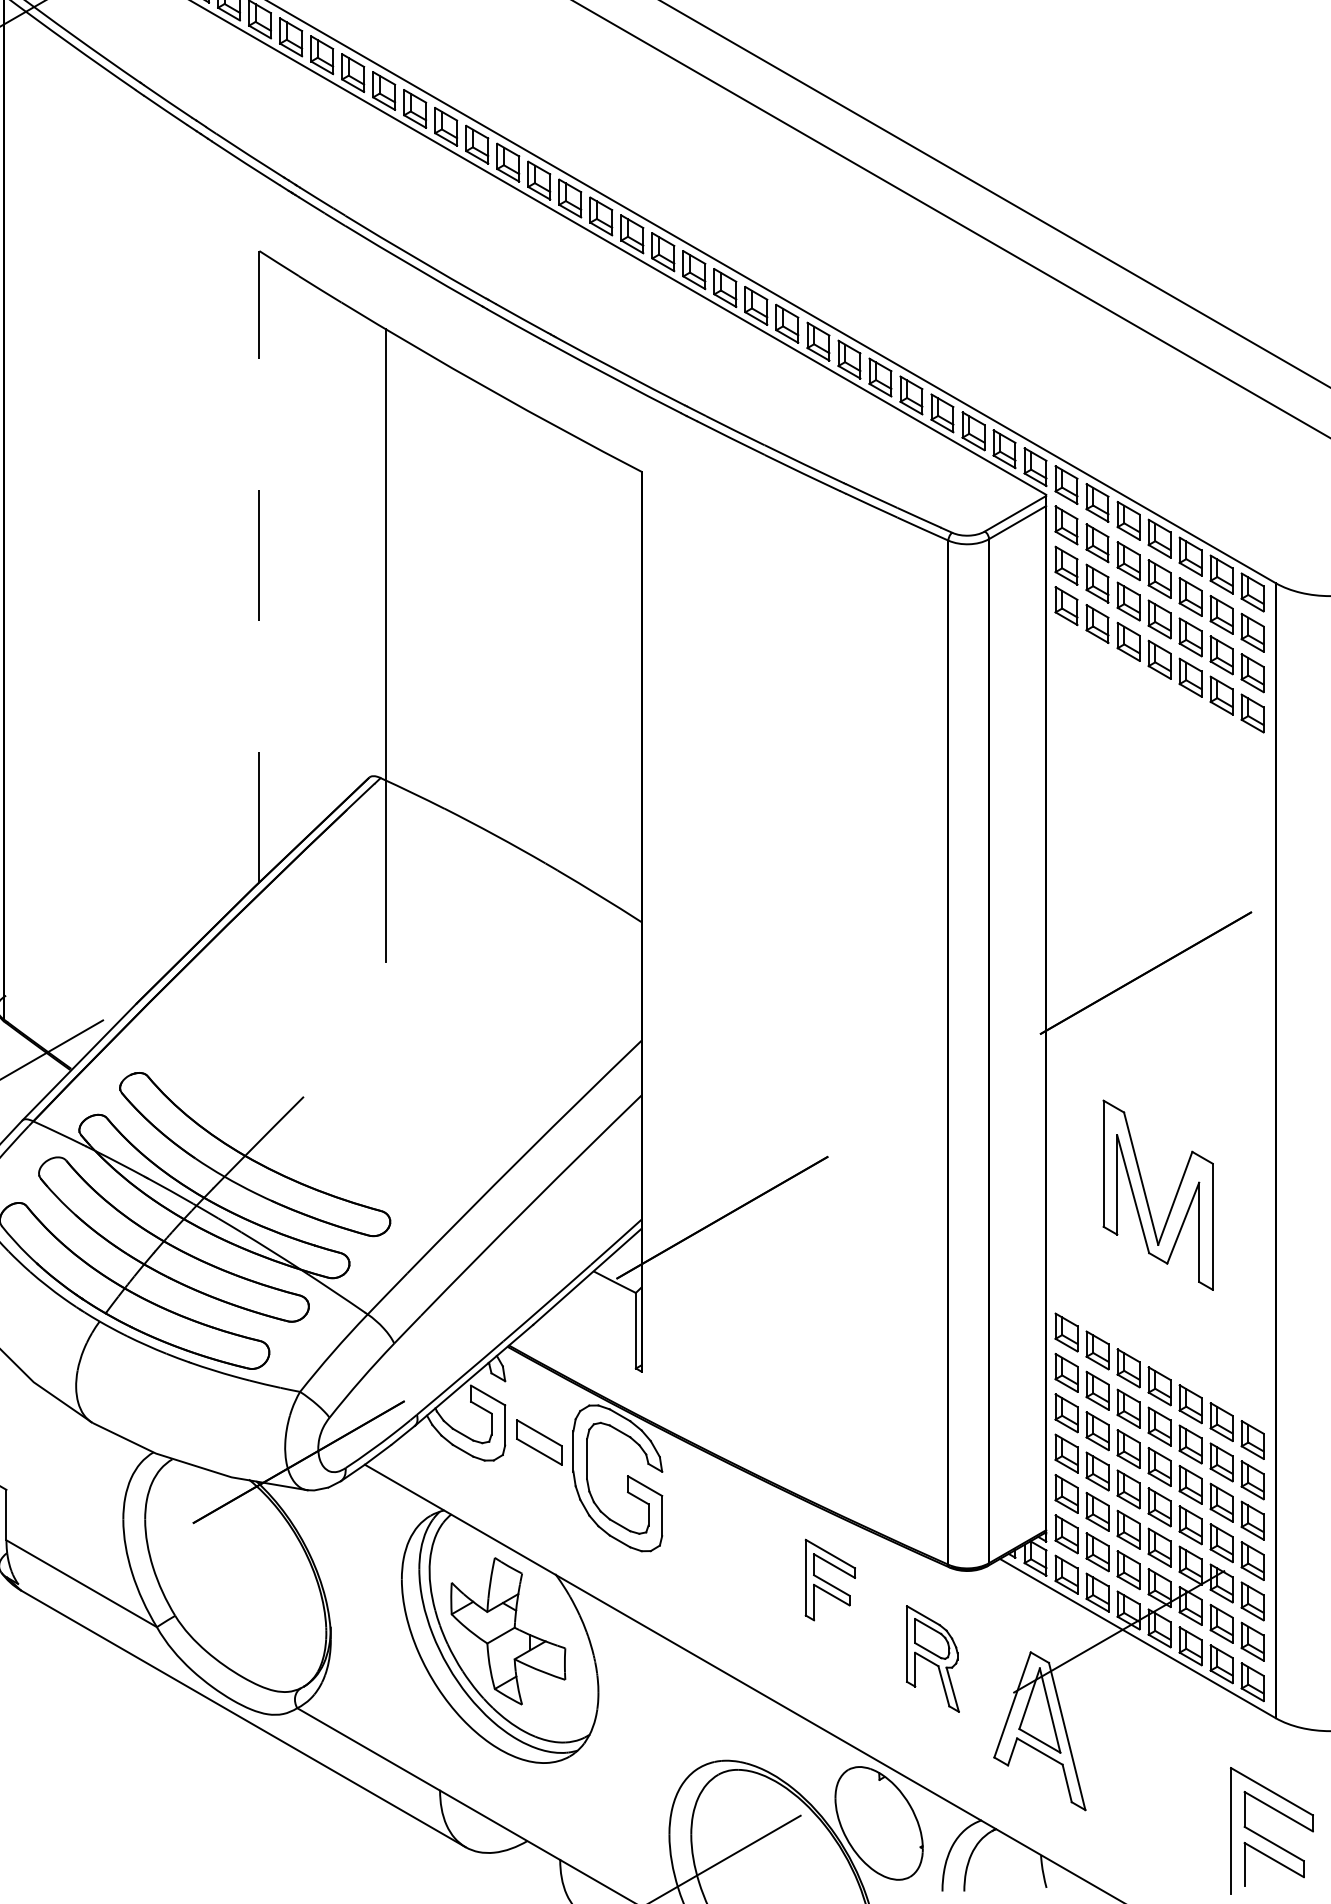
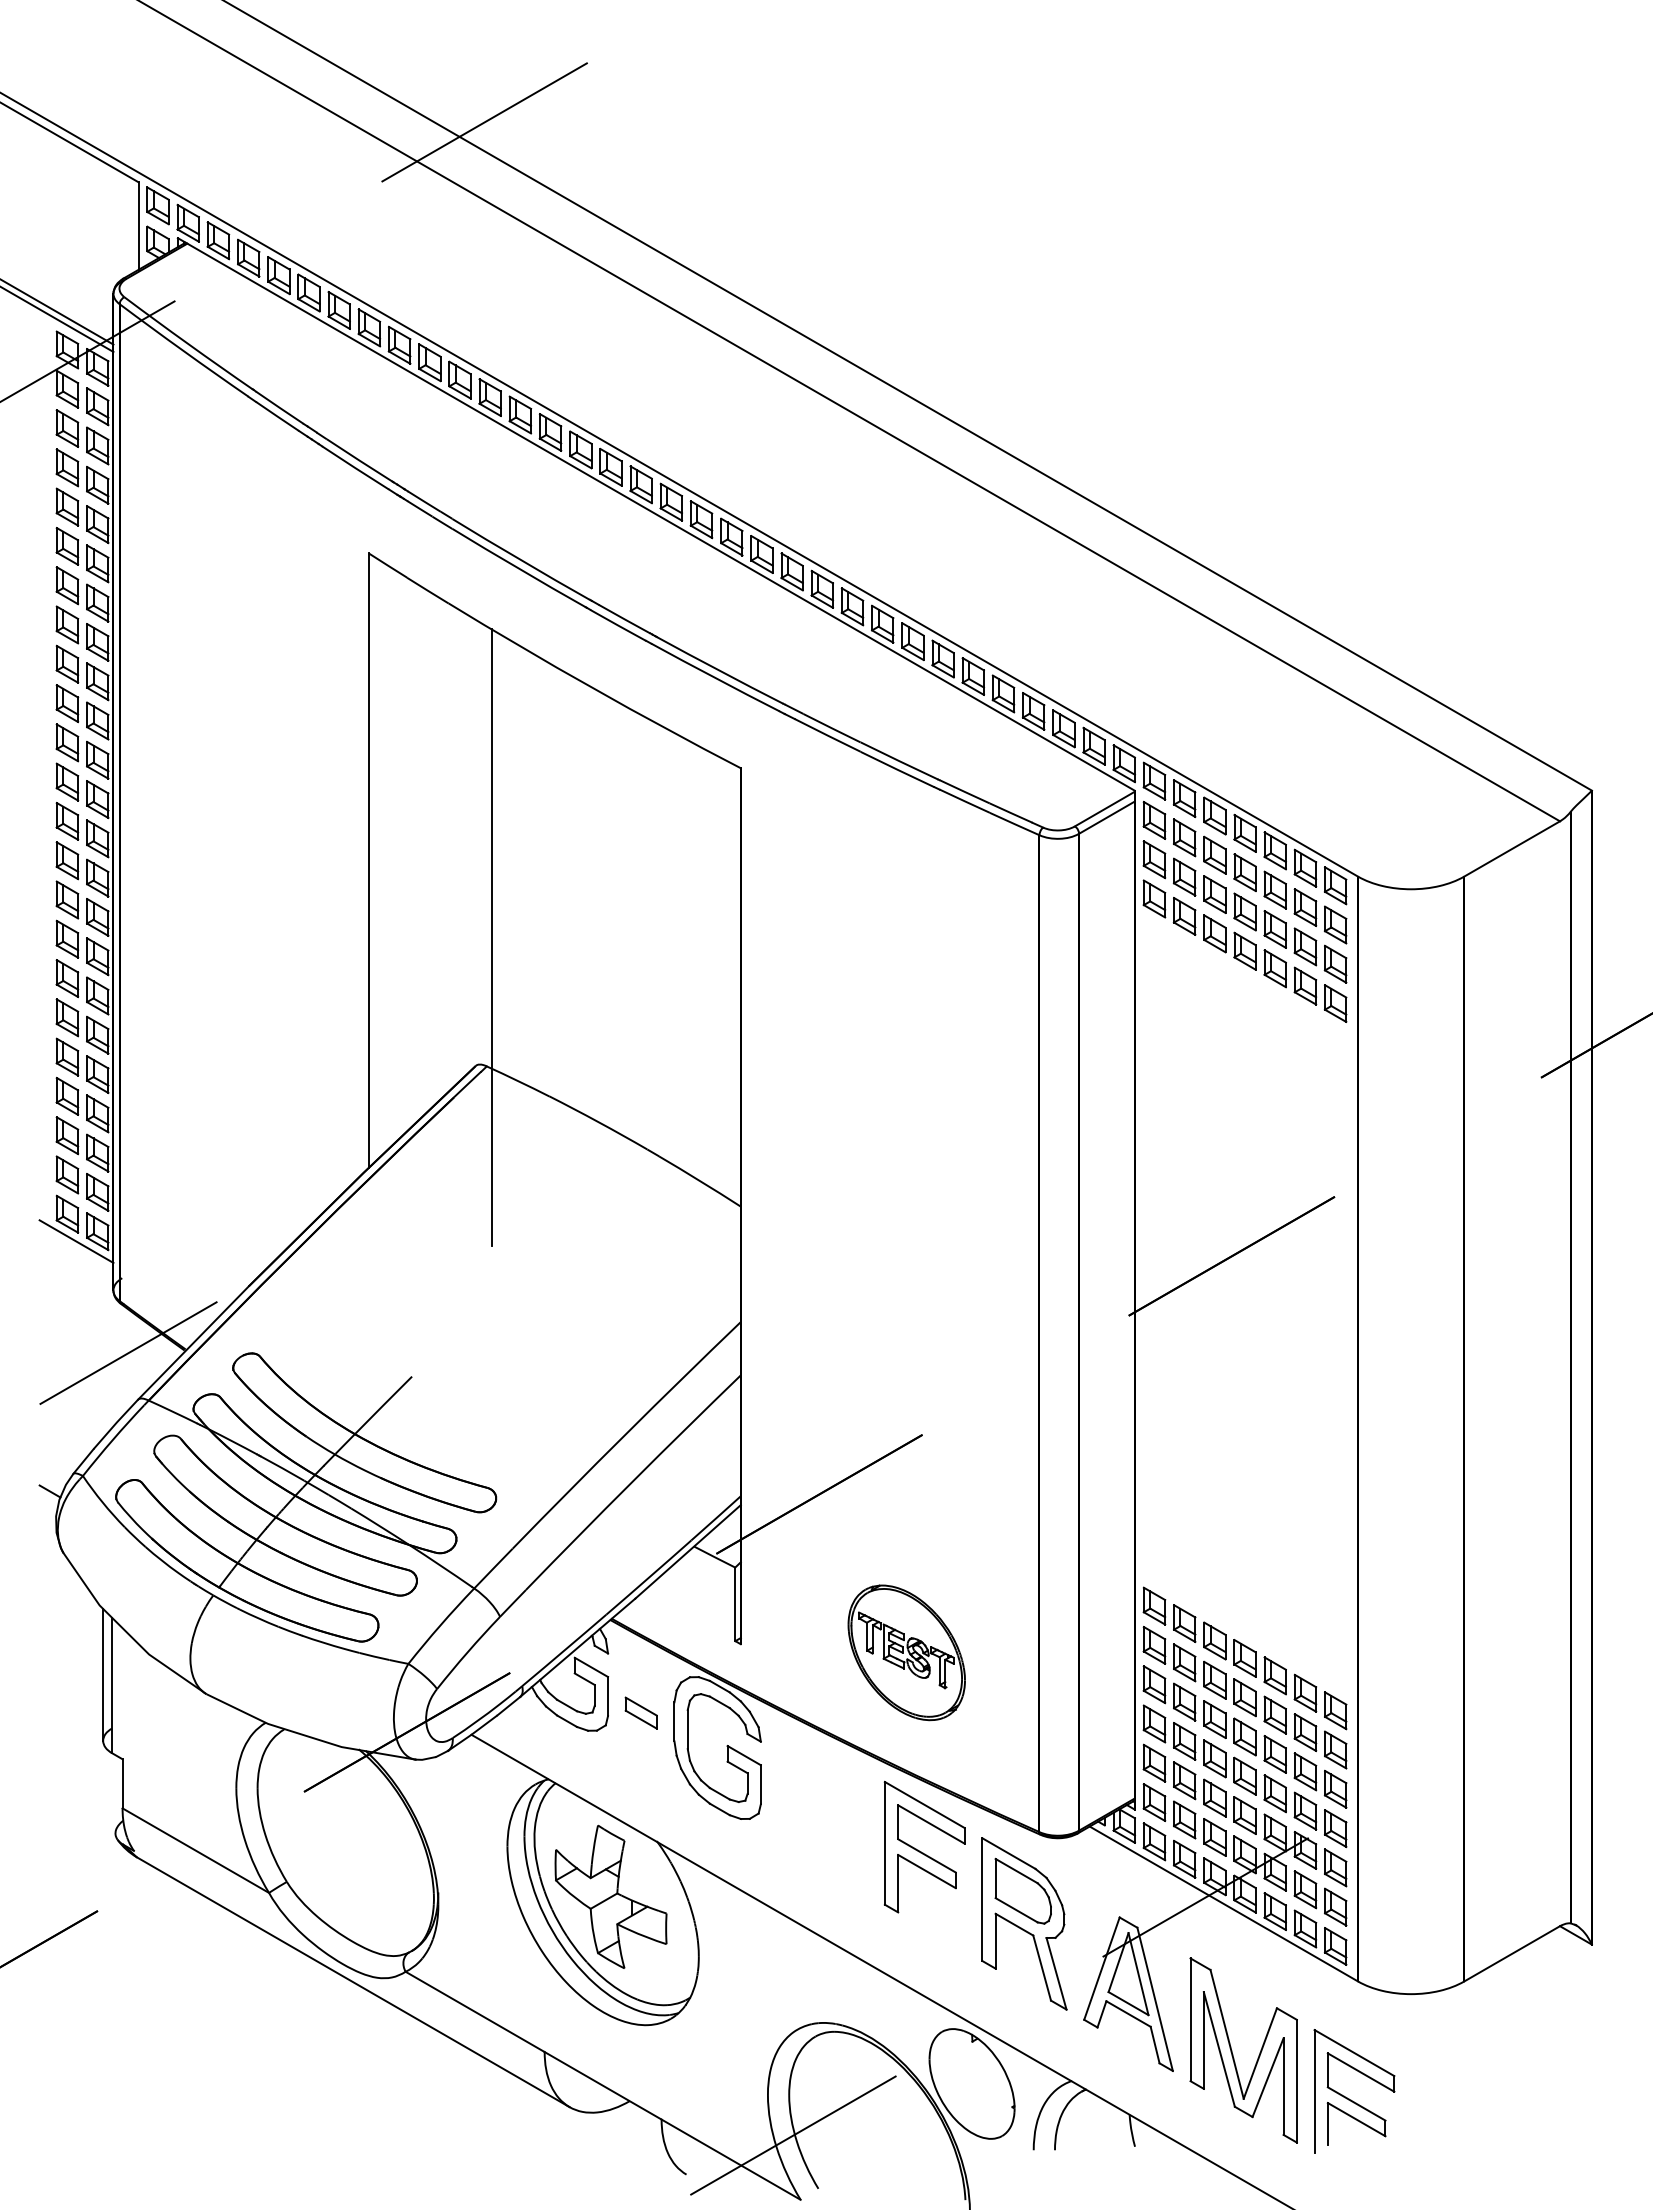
line: (259, 566) -> (368, 860), dashed -> solid
part: (1147, 1199) -> (1233, 2054), moved
part: (811, 1380) -> (906, 1652), added
part: (538, 1441) -> (640, 1712), size x0.71
part: (830, 1579) -> (924, 1846), size x1.67
part: (933, 1658) -> (1024, 1923), size x1.67

